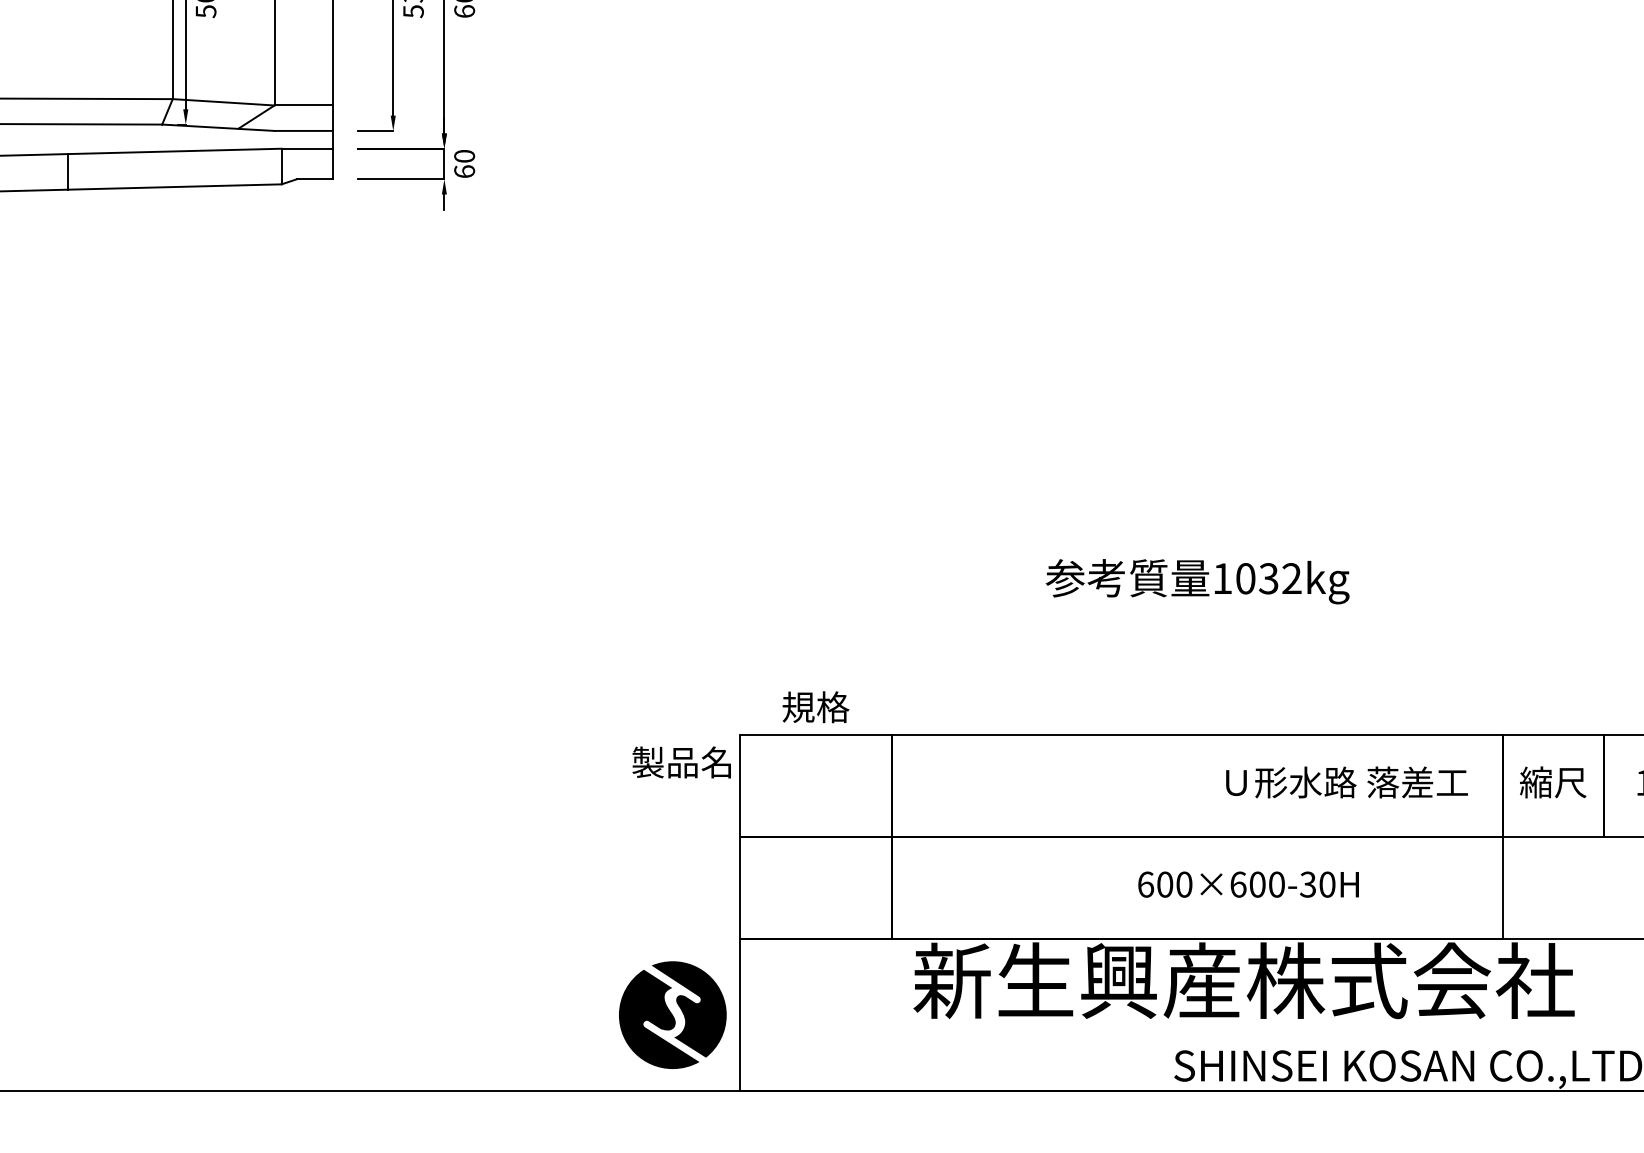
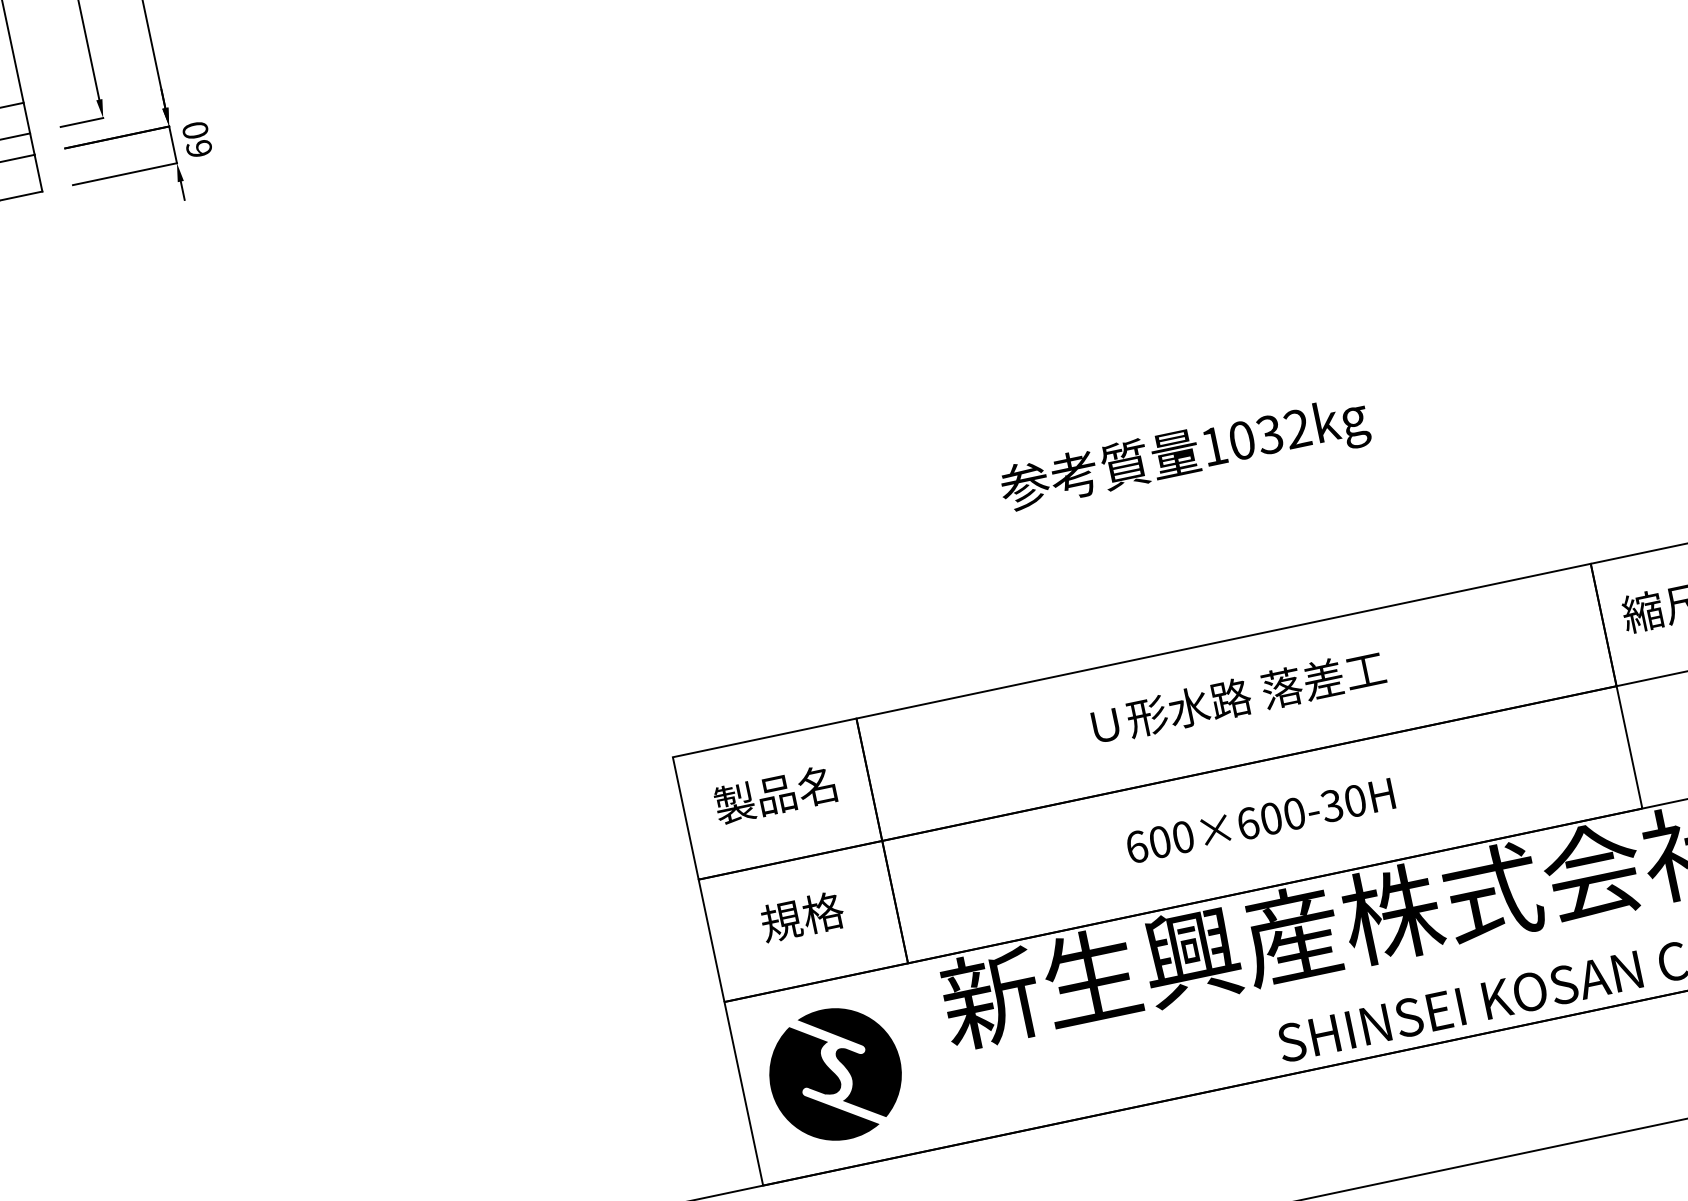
text: (815, 707) -> (802, 917), moved
text: (681, 762) -> (775, 794), moved
text: (1346, 782) -> (1238, 697), moved
text: (1248, 884) -> (1260, 820), moved
part: (672, 1014) -> (835, 1073), moved

